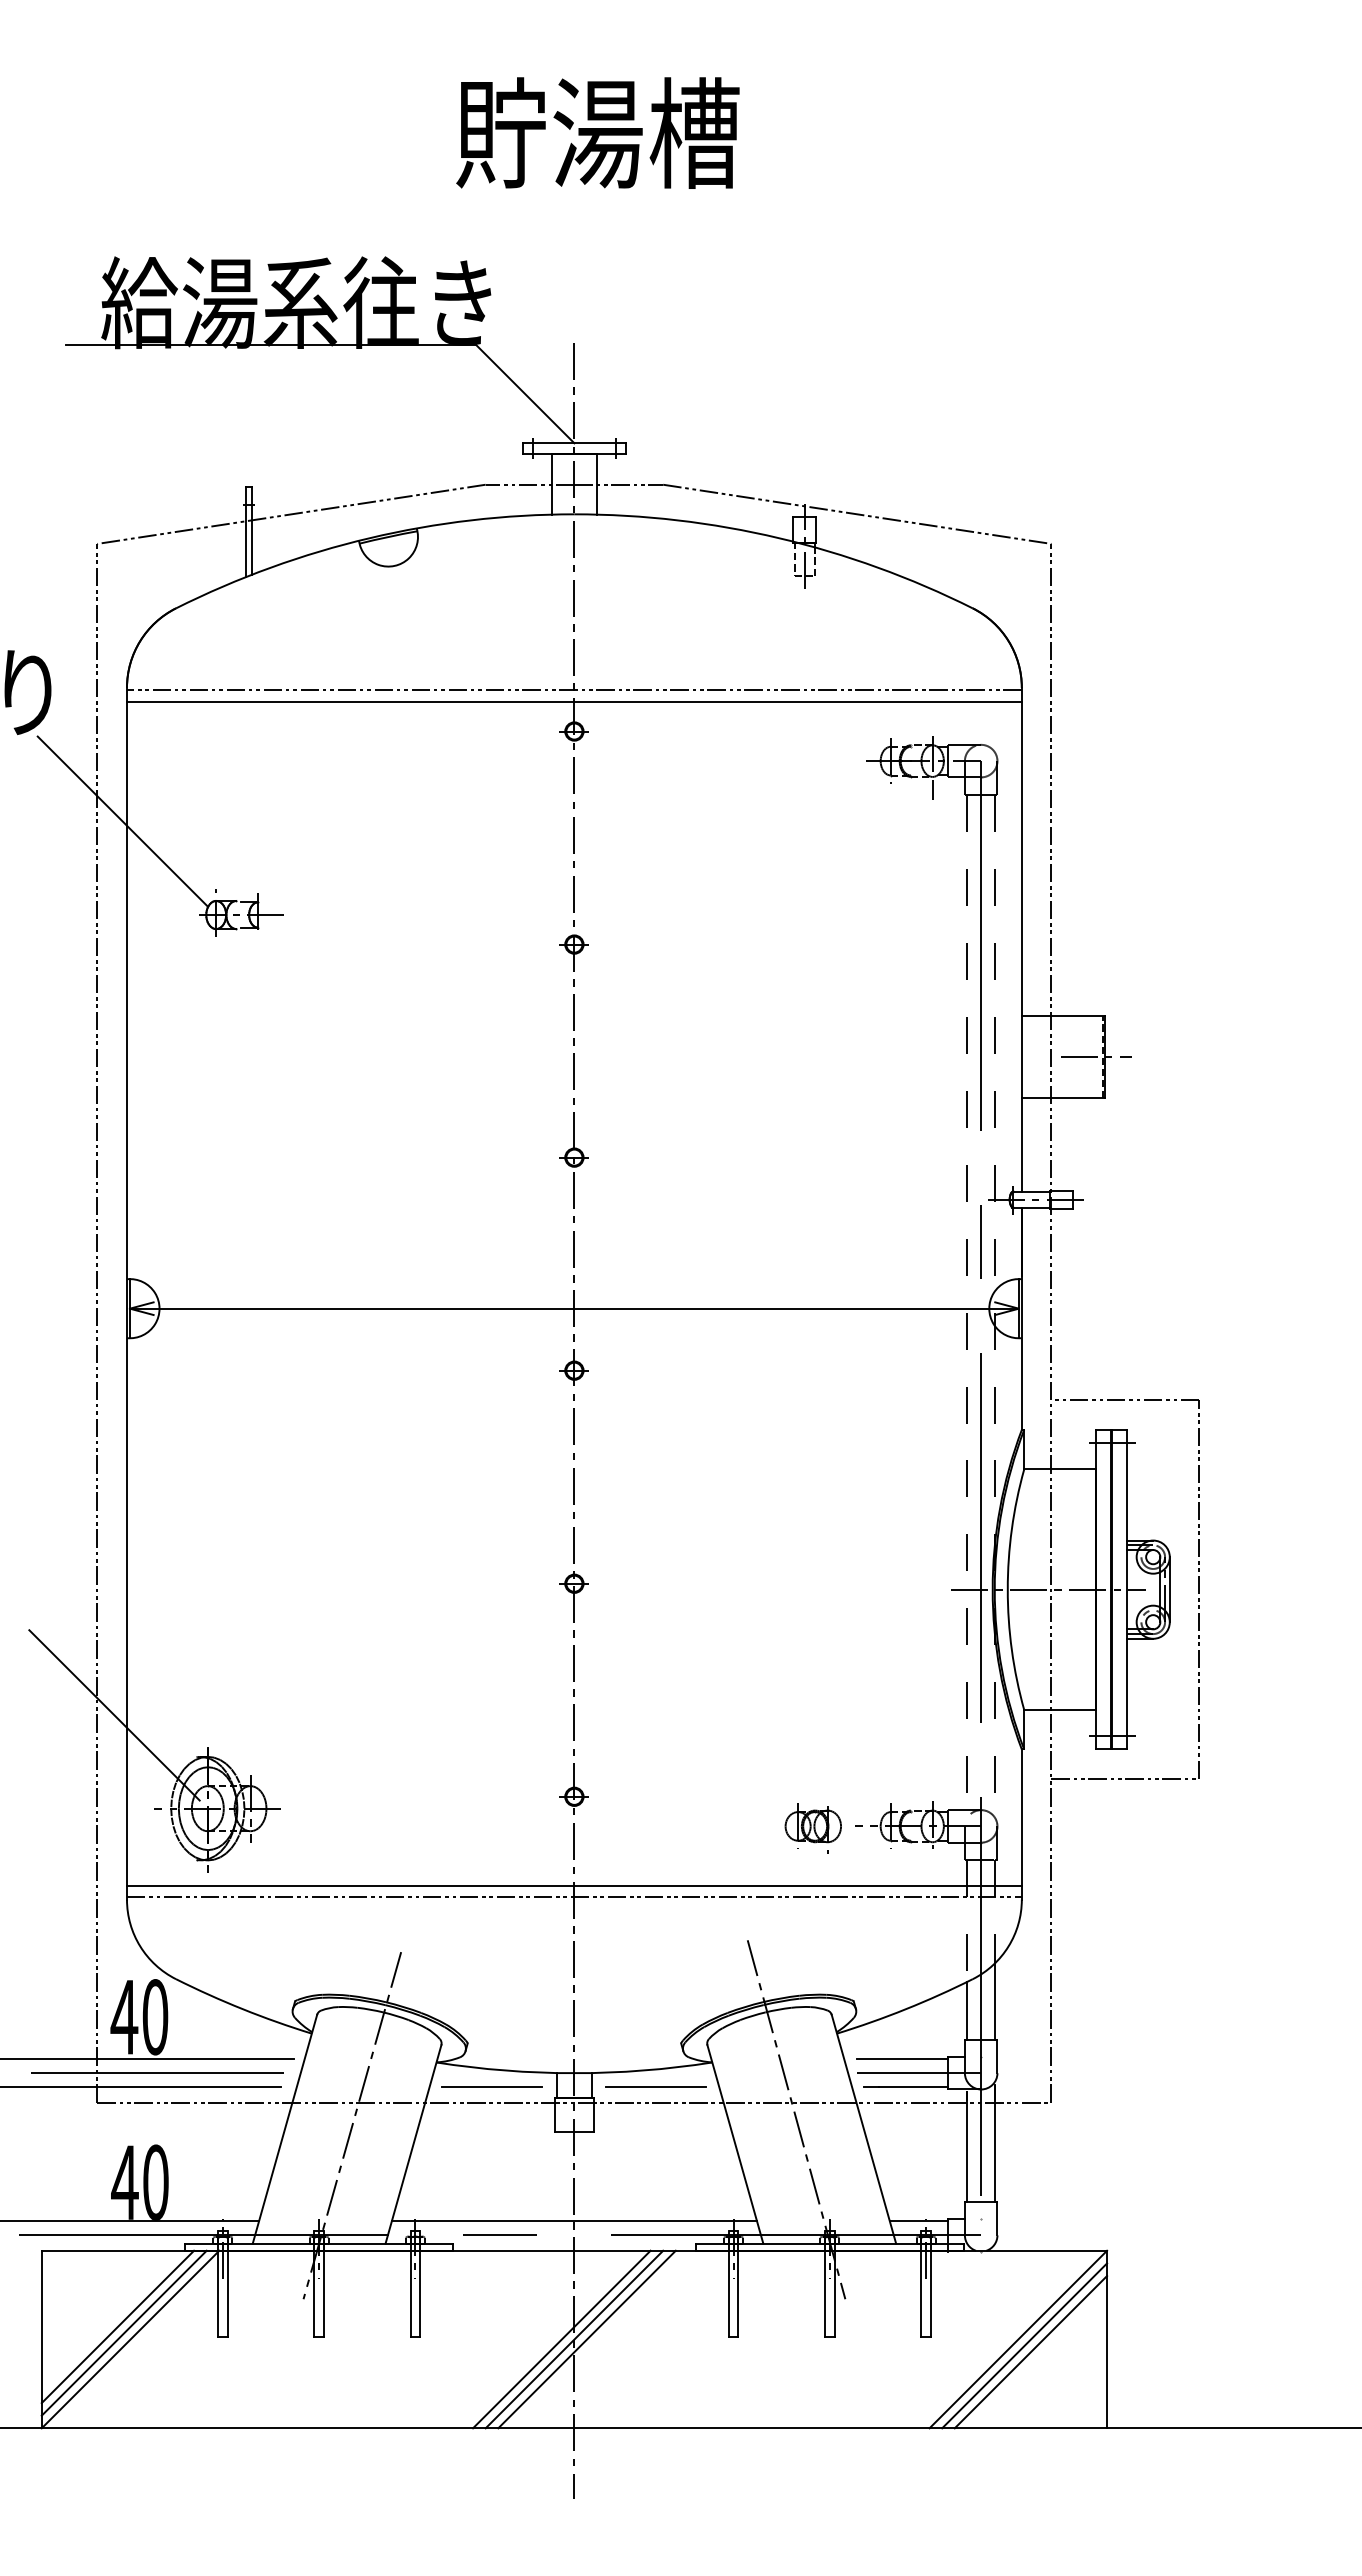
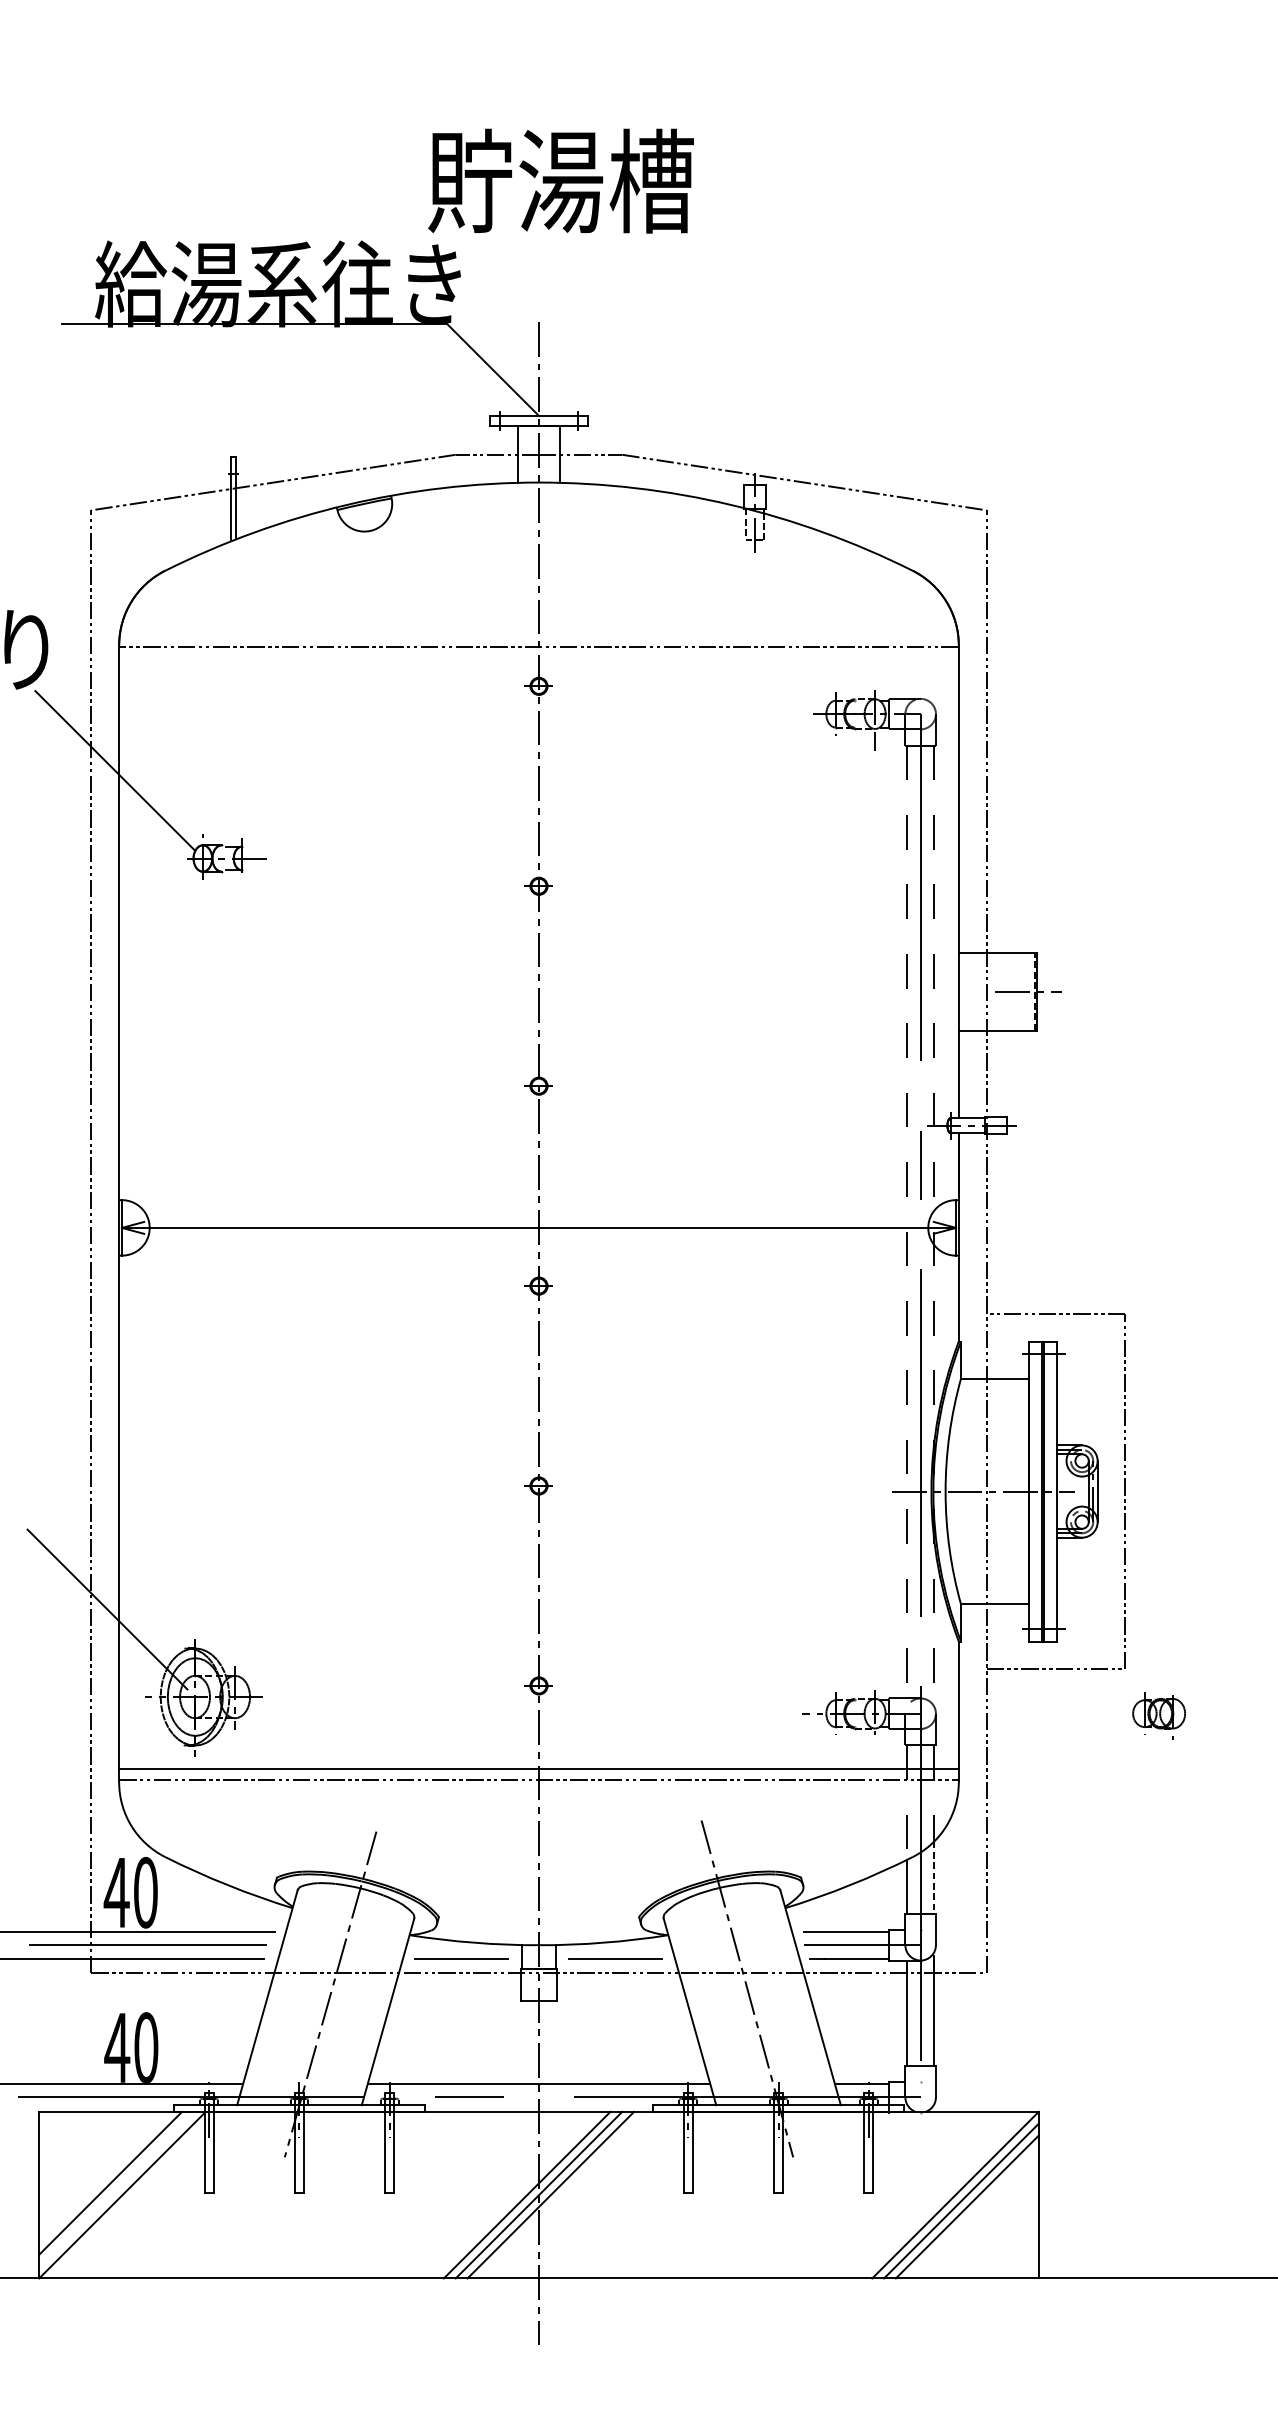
text: (597, 132) -> (560, 180), moved
line: (574, 701) -> (539, 658), removed
part: (812, 1828) -> (1158, 1715), moved
line: (995, 2001) -> (934, 1877), solid -> dashed
line: (123, 2332) -> (115, 2188), removed

